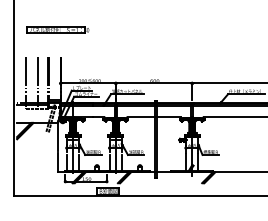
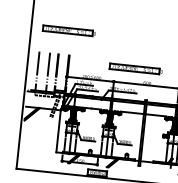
part: (139, 65) -> (135, 68), added

